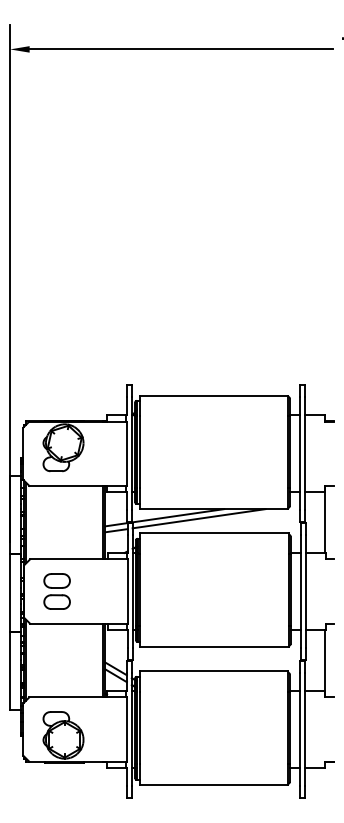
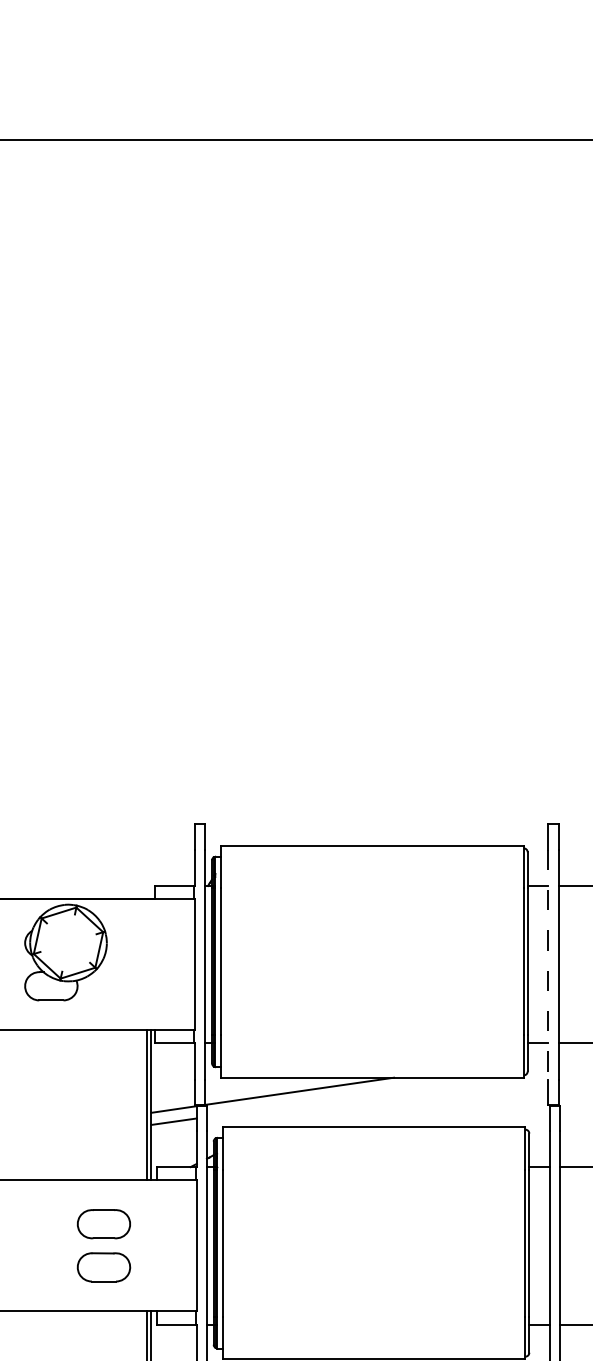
line: (300, 454) -> (549, 966), solid -> dashed
line: (198, 518) -> (341, 1096), removed
part: (56, 591) -> (102, 1245), moved

